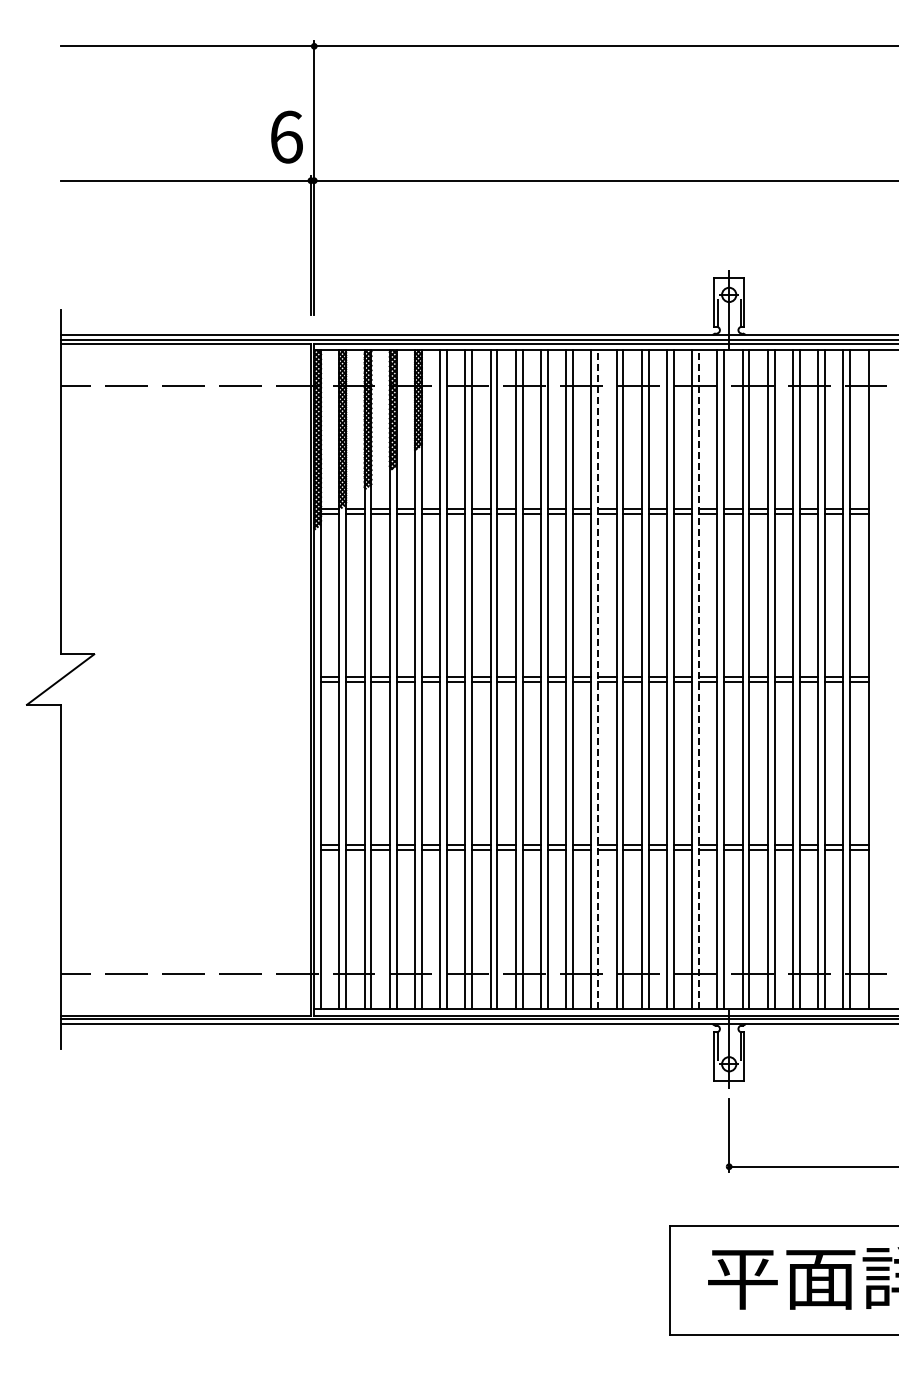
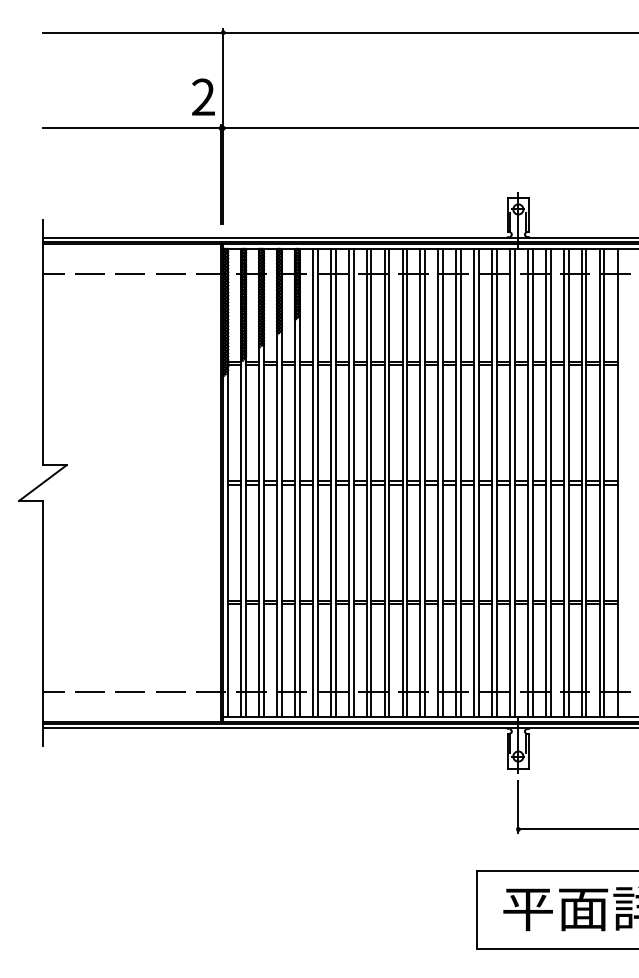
text: (286, 136) -> (203, 96), 6 -> 2
line: (598, 679) -> (425, 482), dashed -> solid
line: (698, 679) -> (496, 482), dashed -> solid

